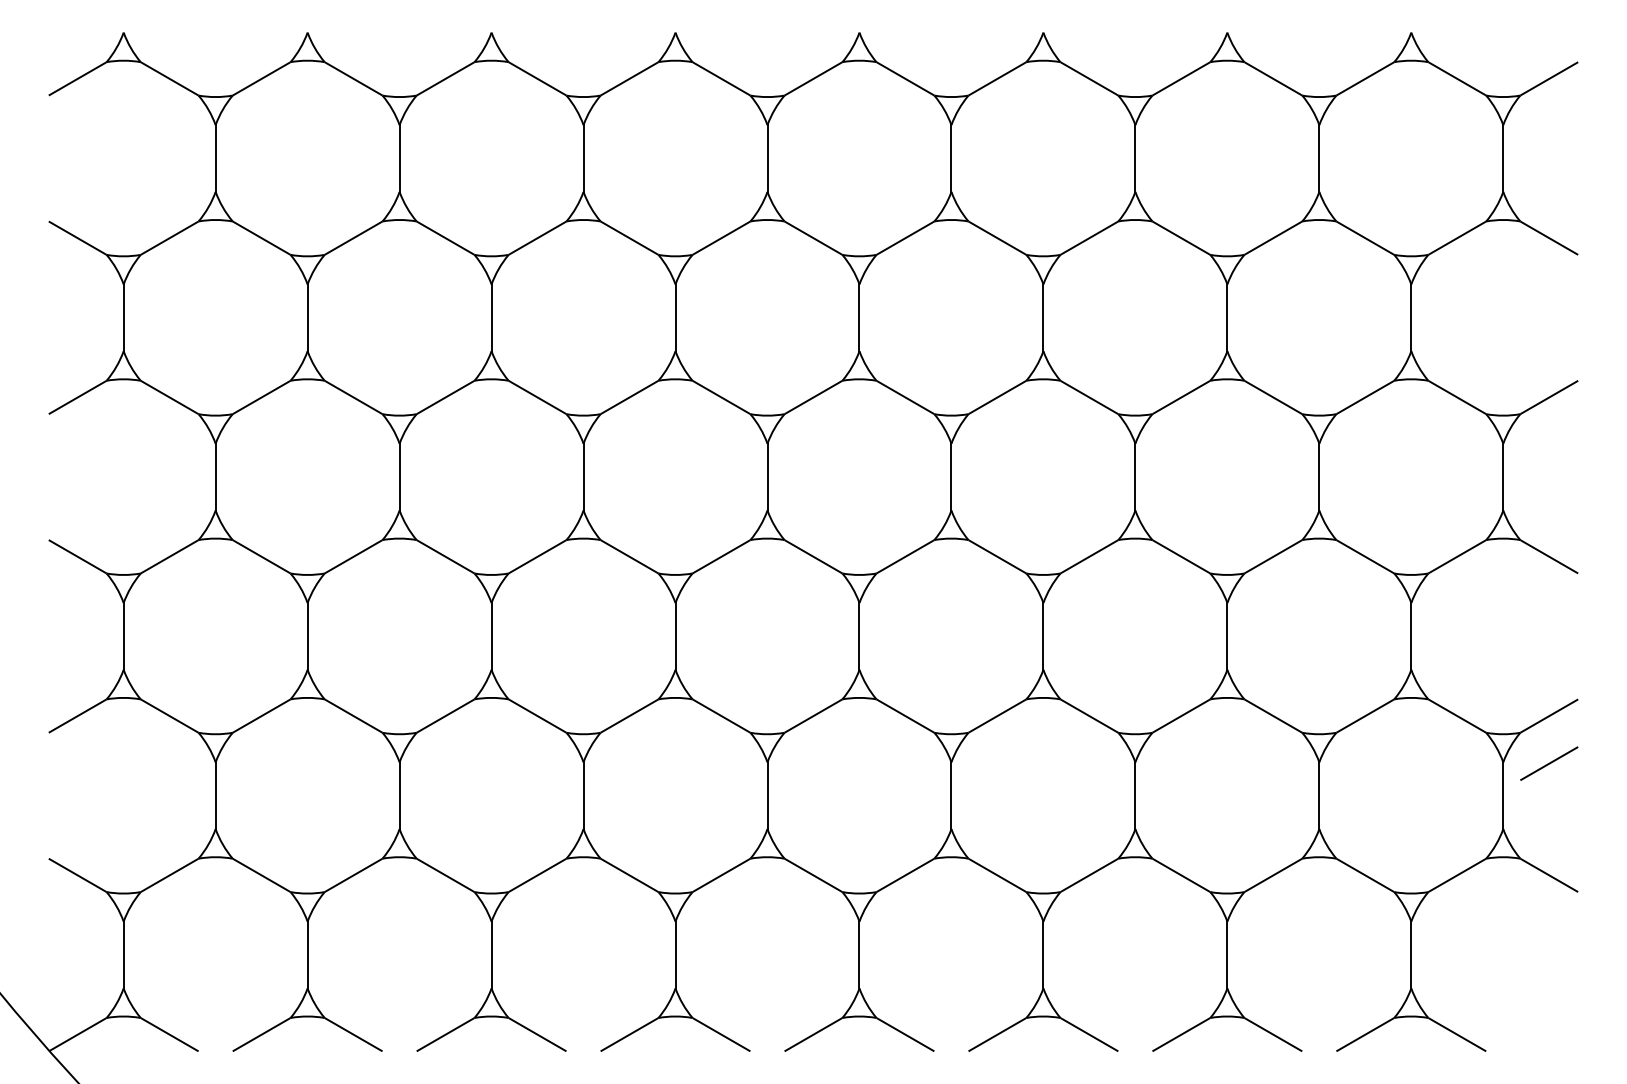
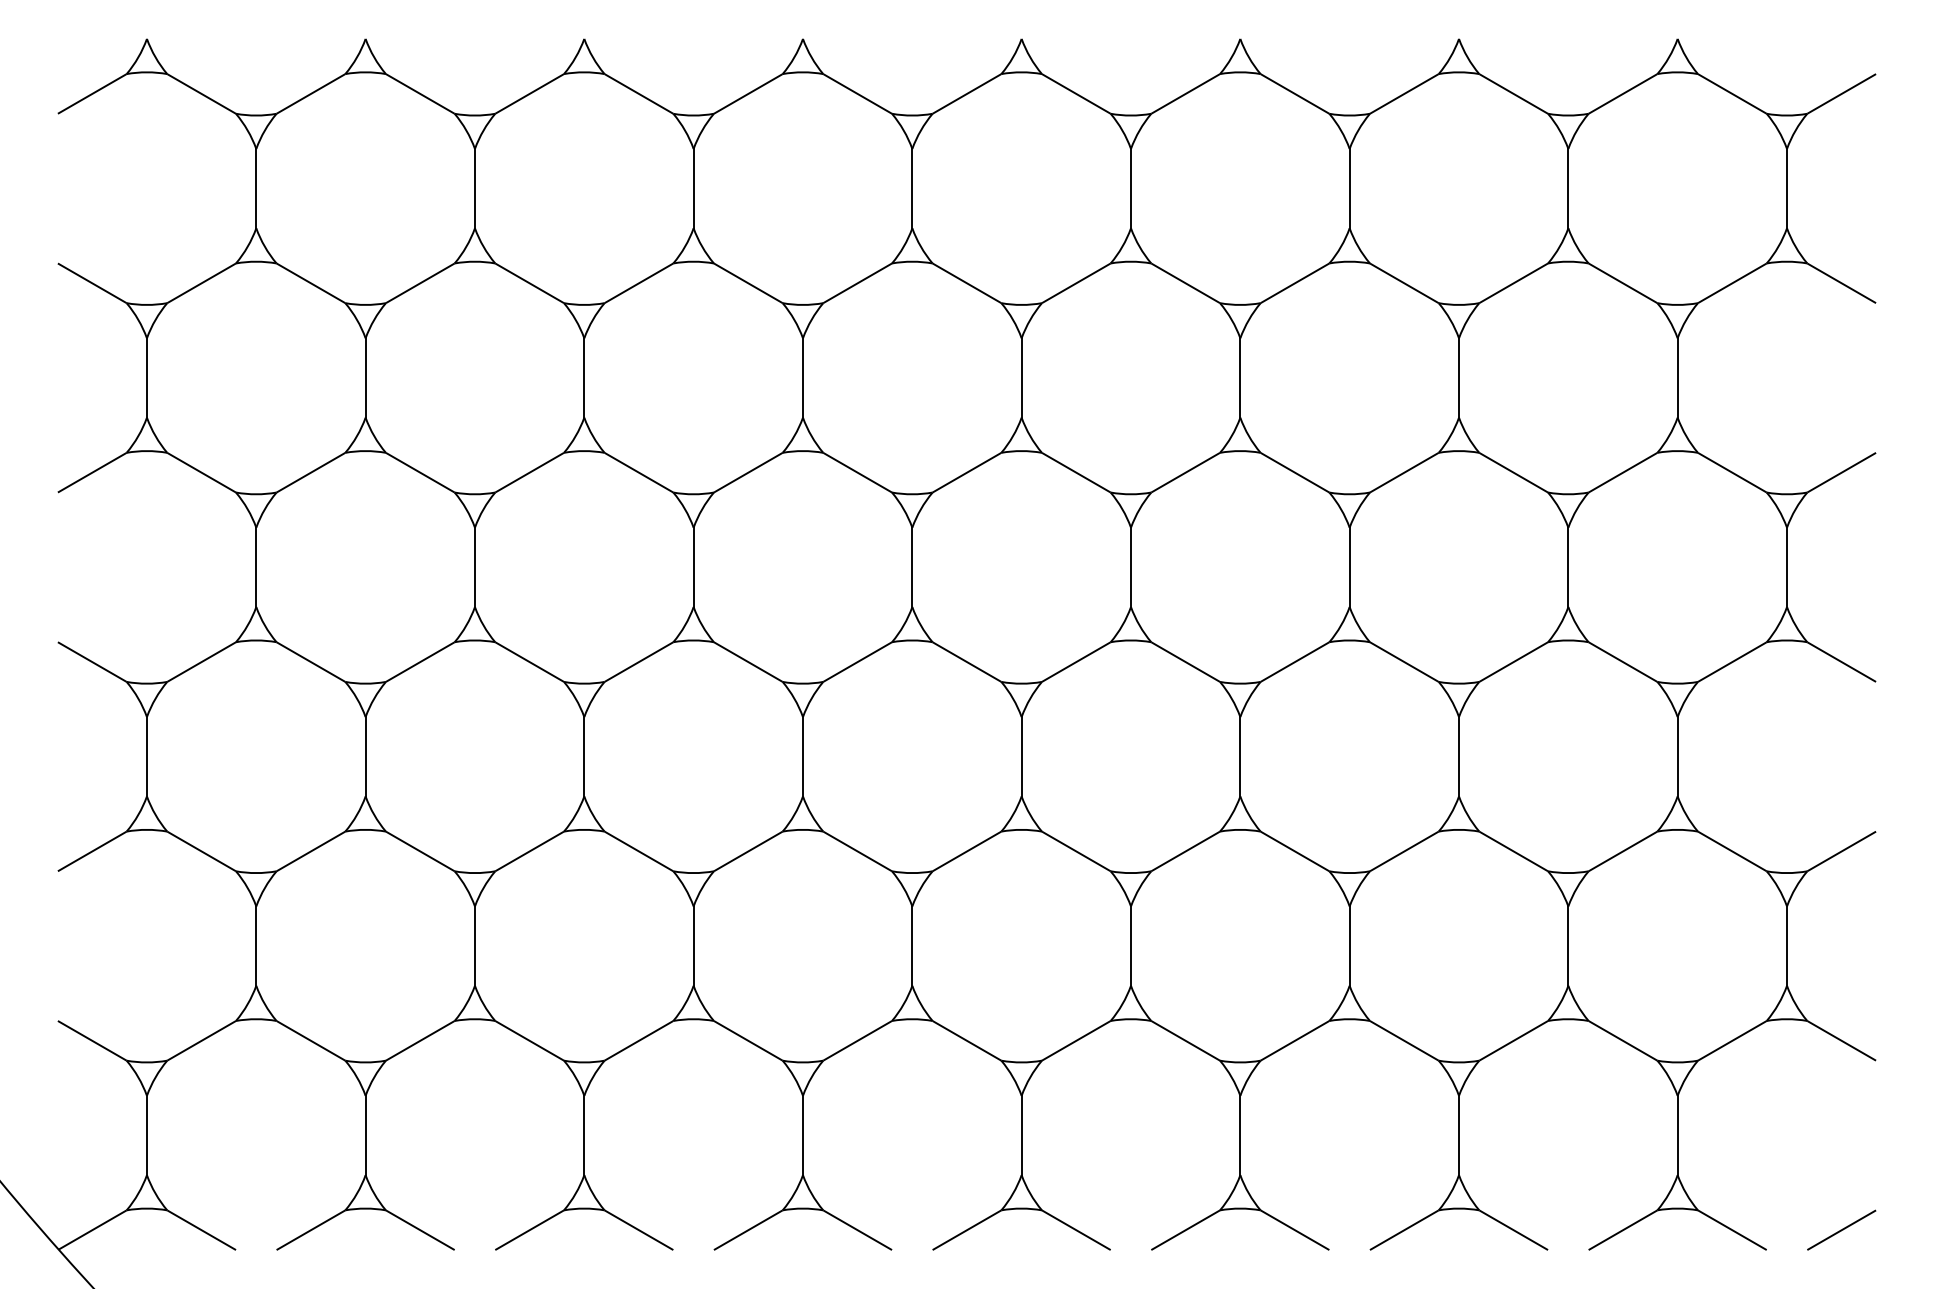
line: (1549, 763) -> (1841, 1229), moved

